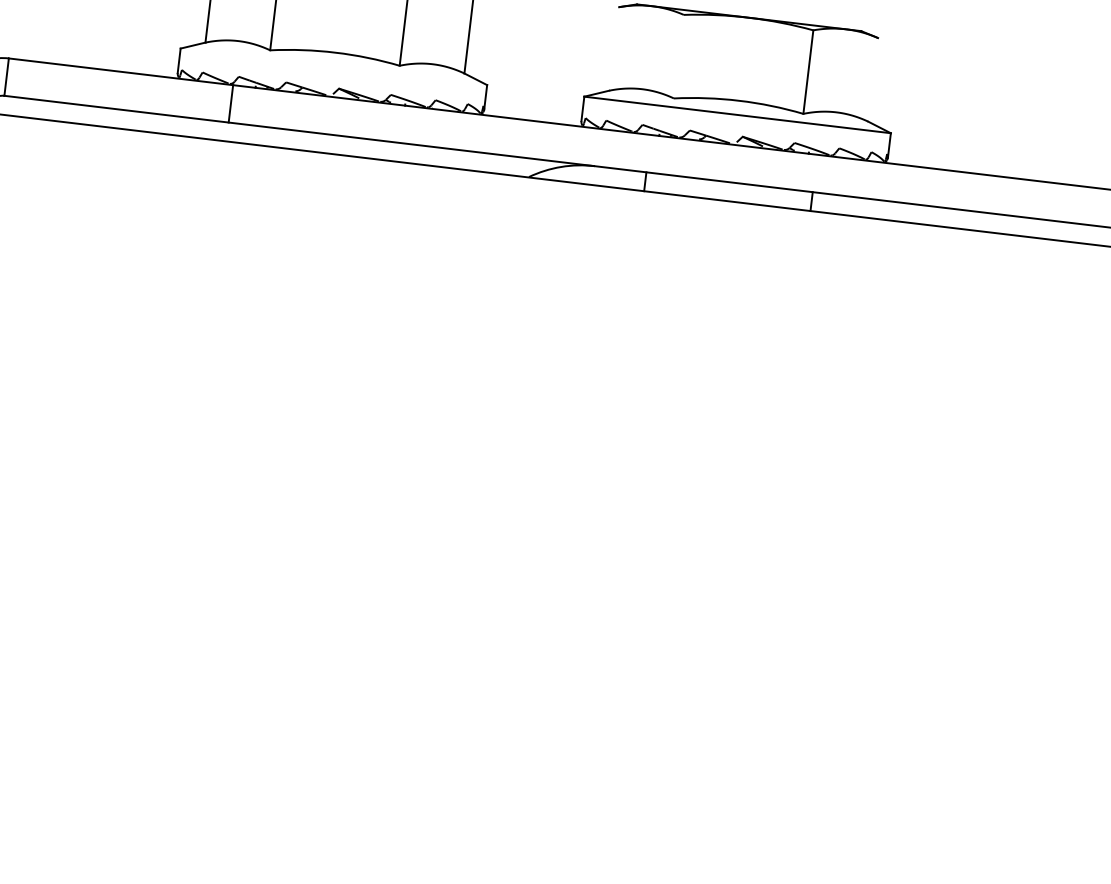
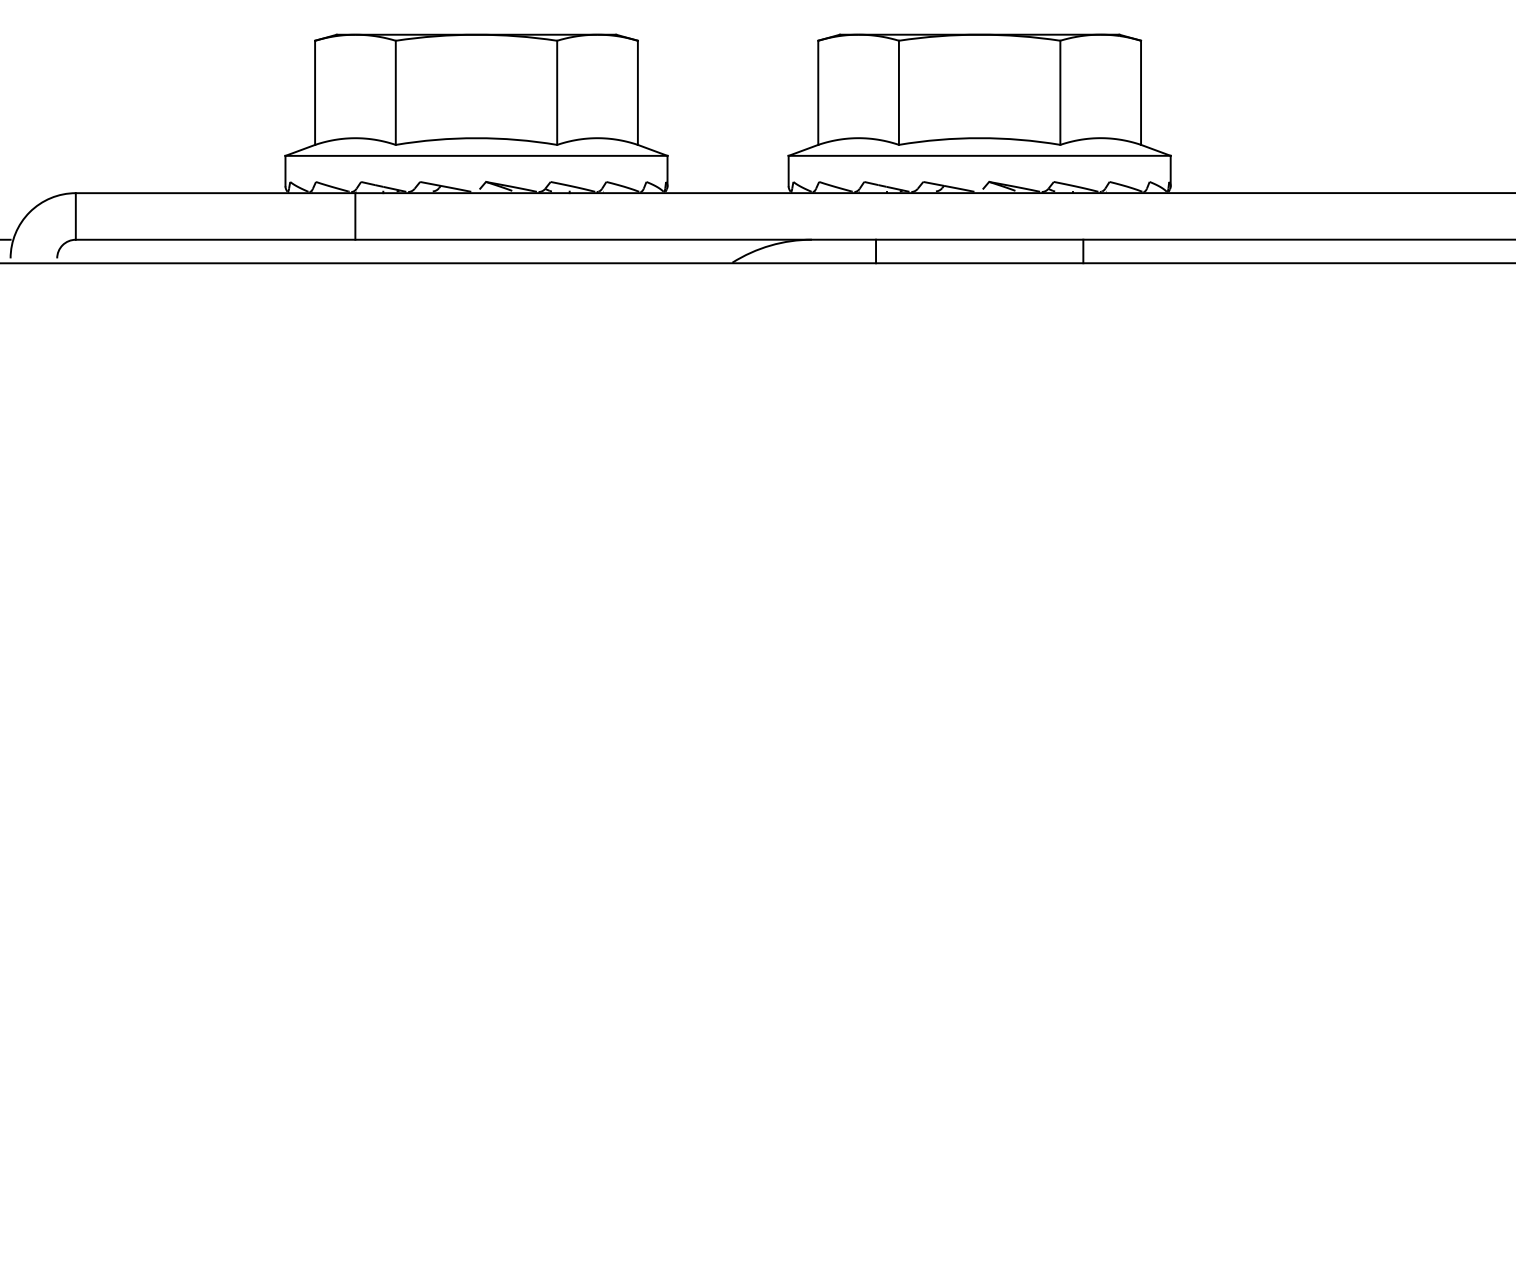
line: (614, 48) -> (818, 92), added
line: (678, 56) -> (898, 92), added
line: (333, 66) -> (476, 155), added
line: (873, 79) -> (1141, 92), added

